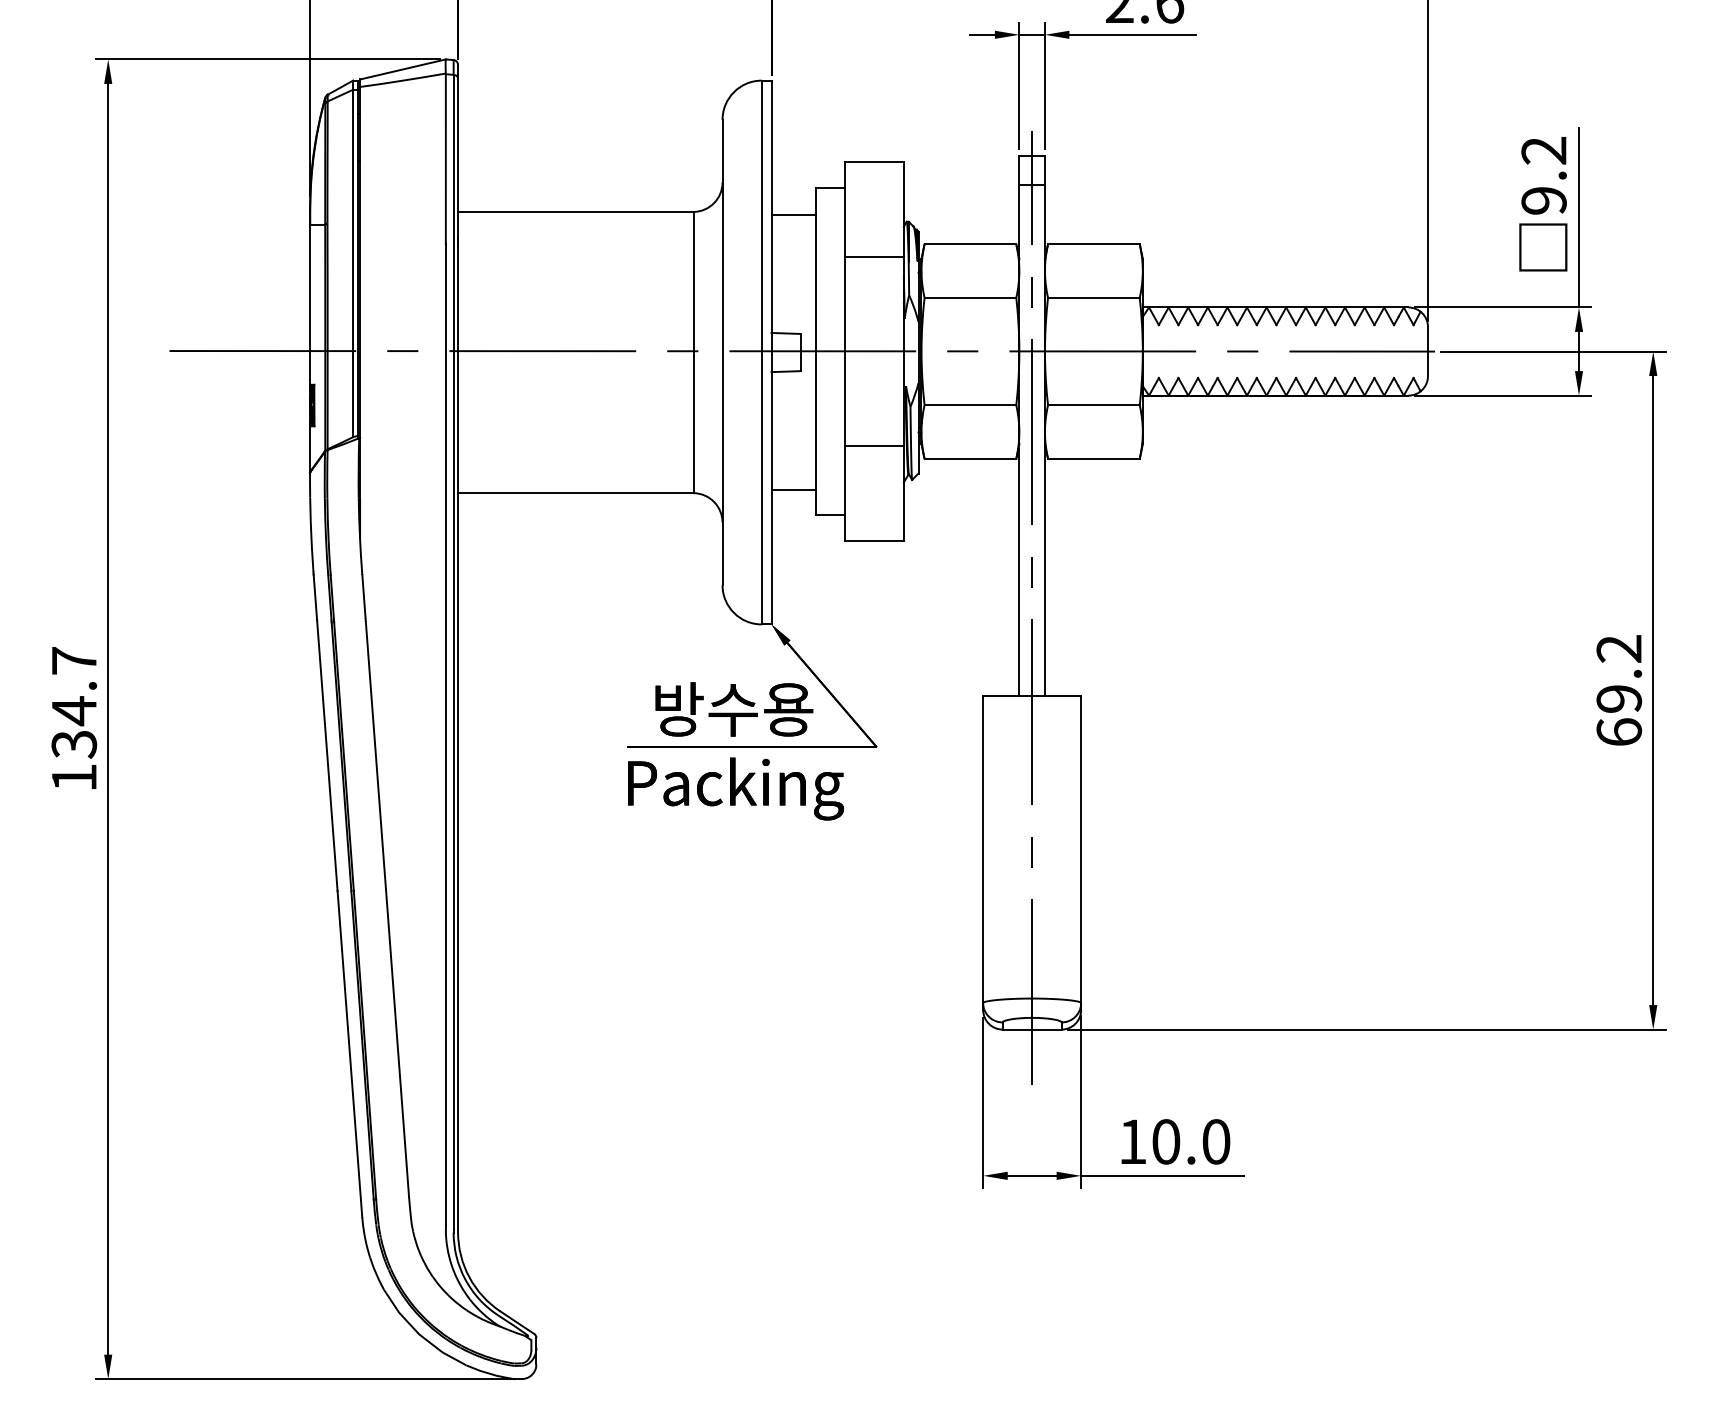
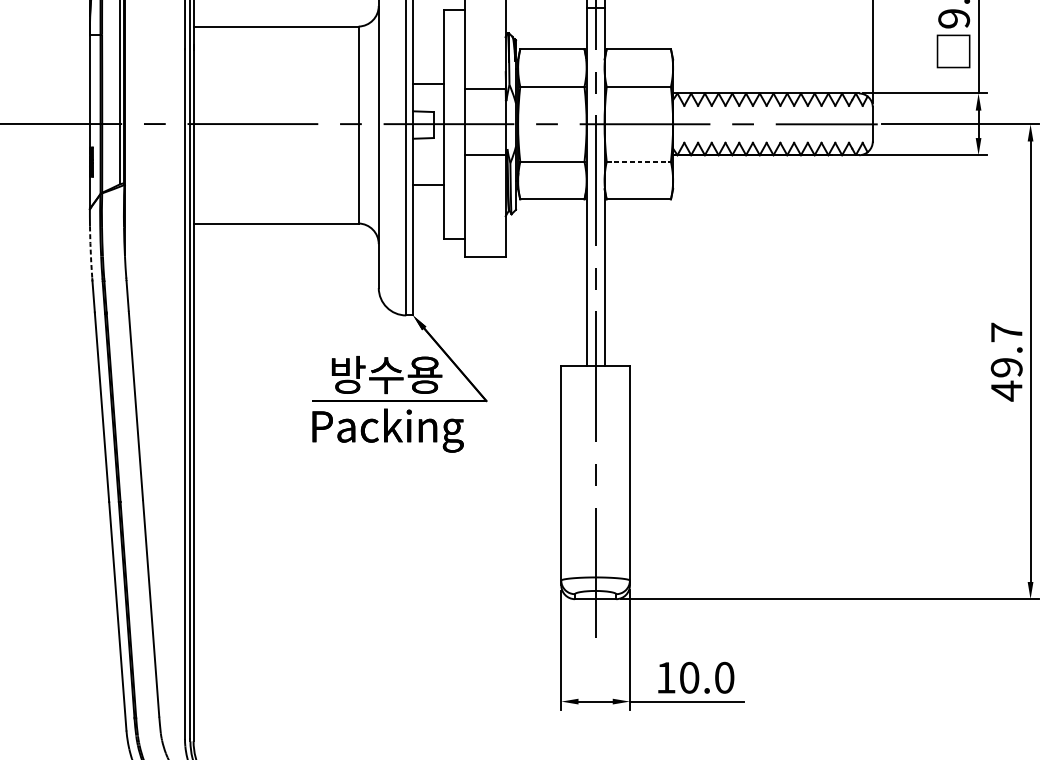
line: (793, 215) -> (428, 84), moved
line: (874, 257) -> (485, 89), moved
line: (1093, 405) -> (638, 162), solid -> dashed
line: (874, 446) -> (485, 155), moved
line: (793, 489) -> (428, 185), moved
line: (311, 535) -> (90, 253), solid -> dashed
text: (1619, 691) -> (1006, 362), 69.2 -> 49.7

